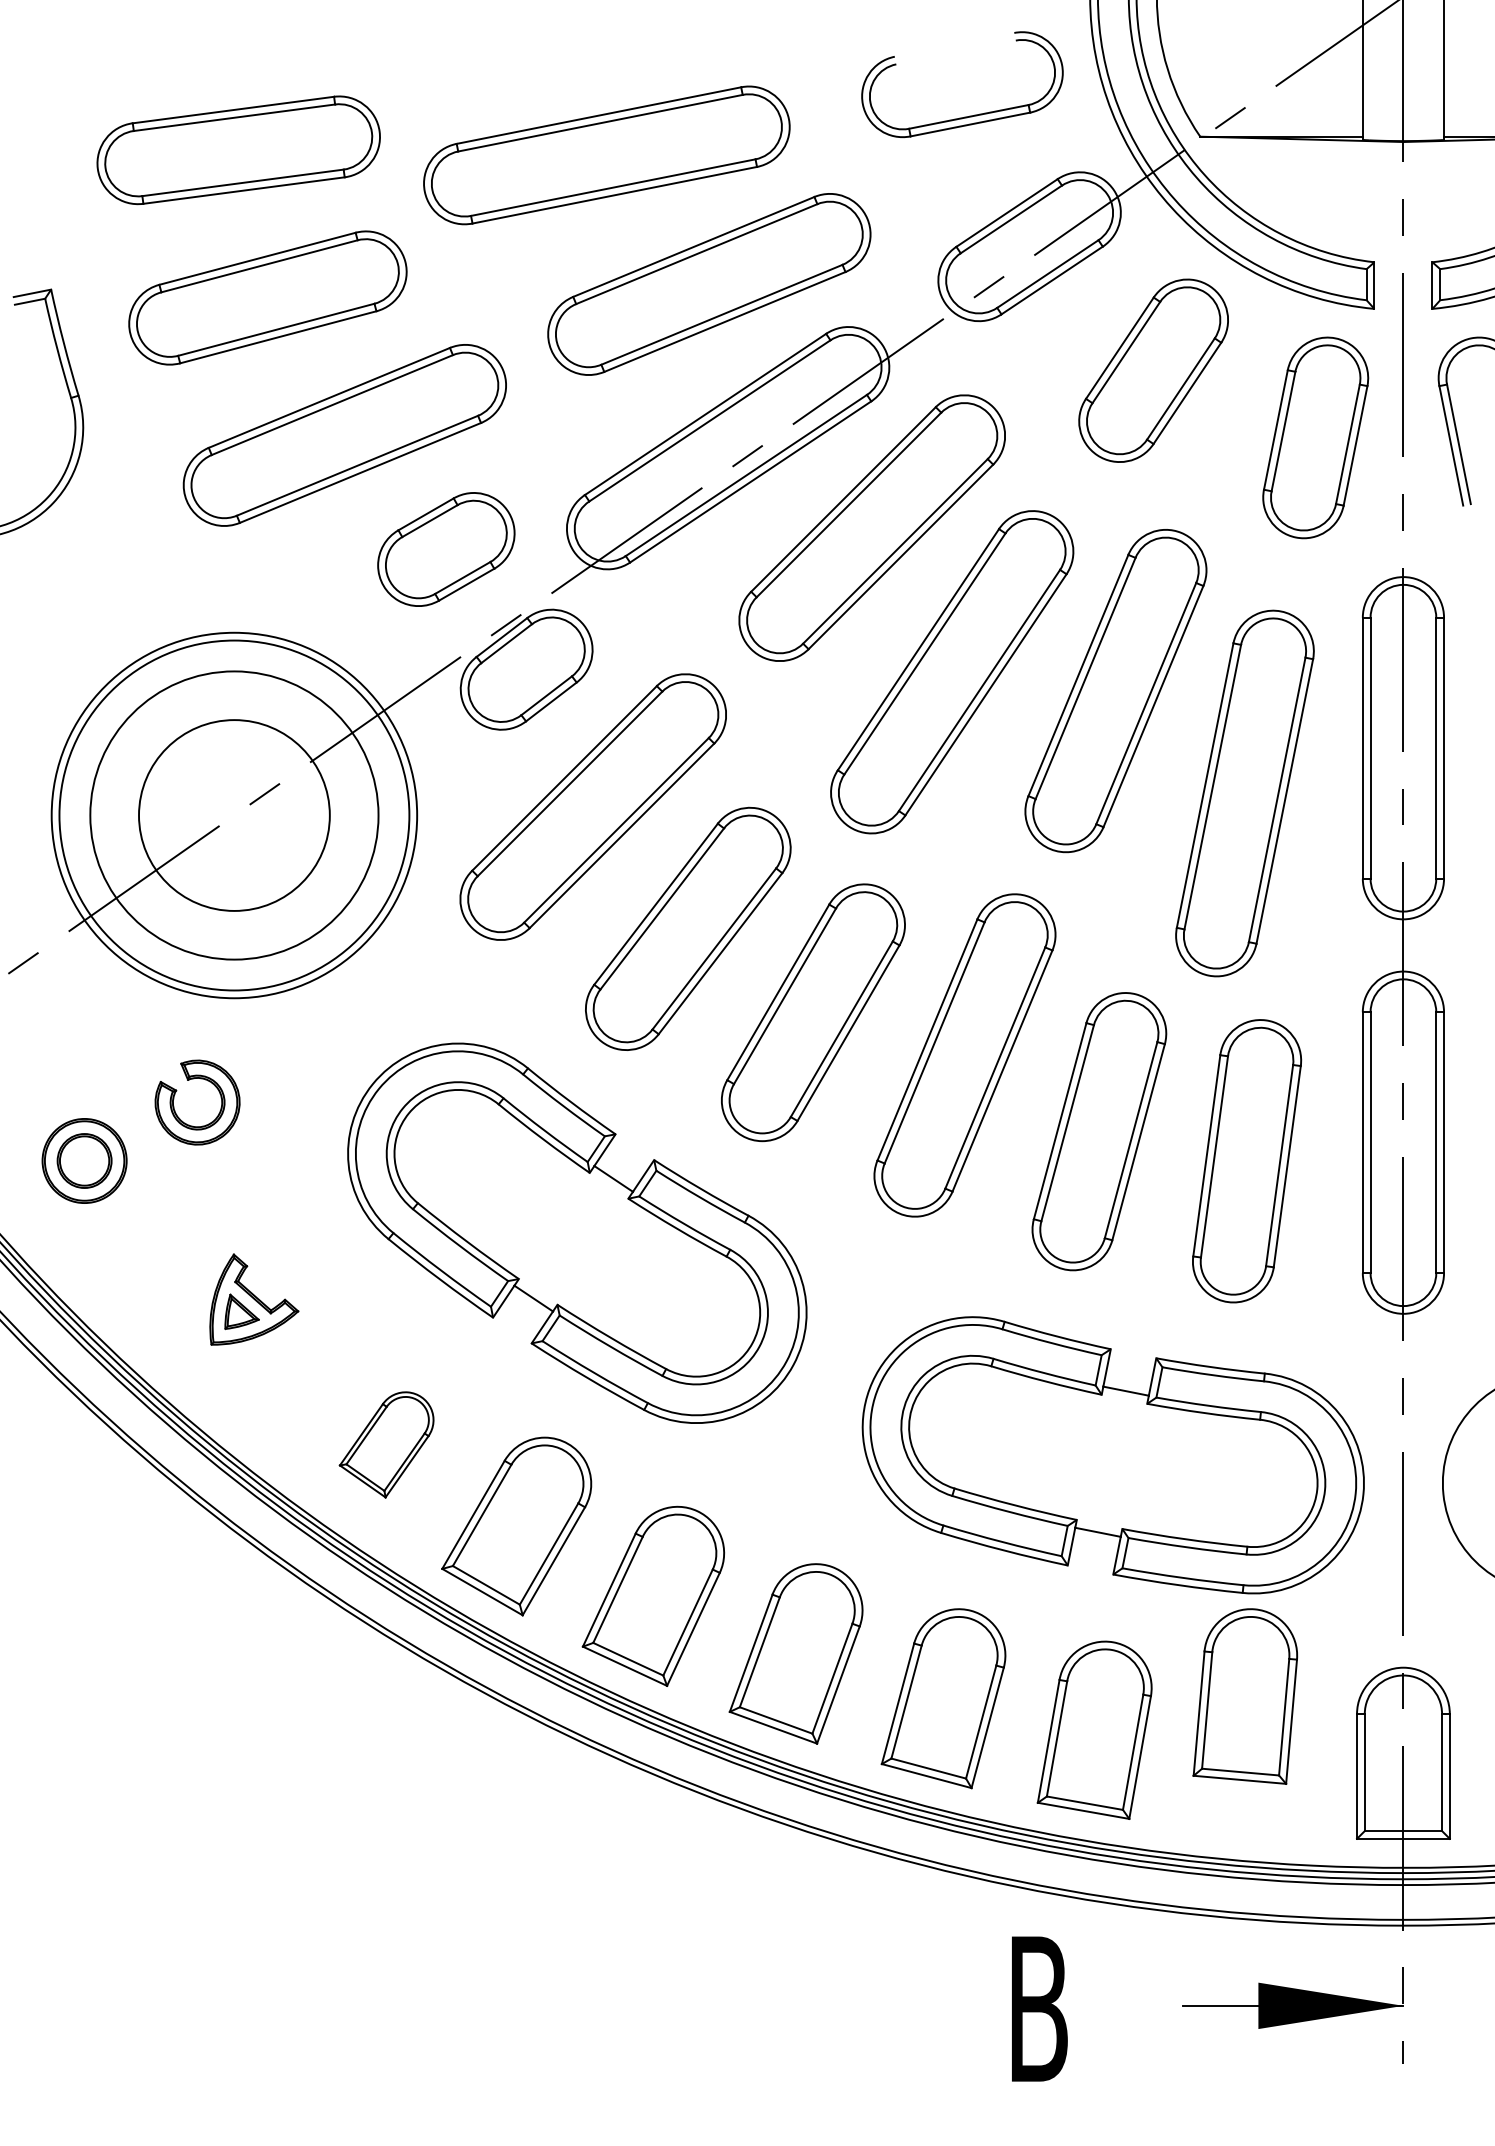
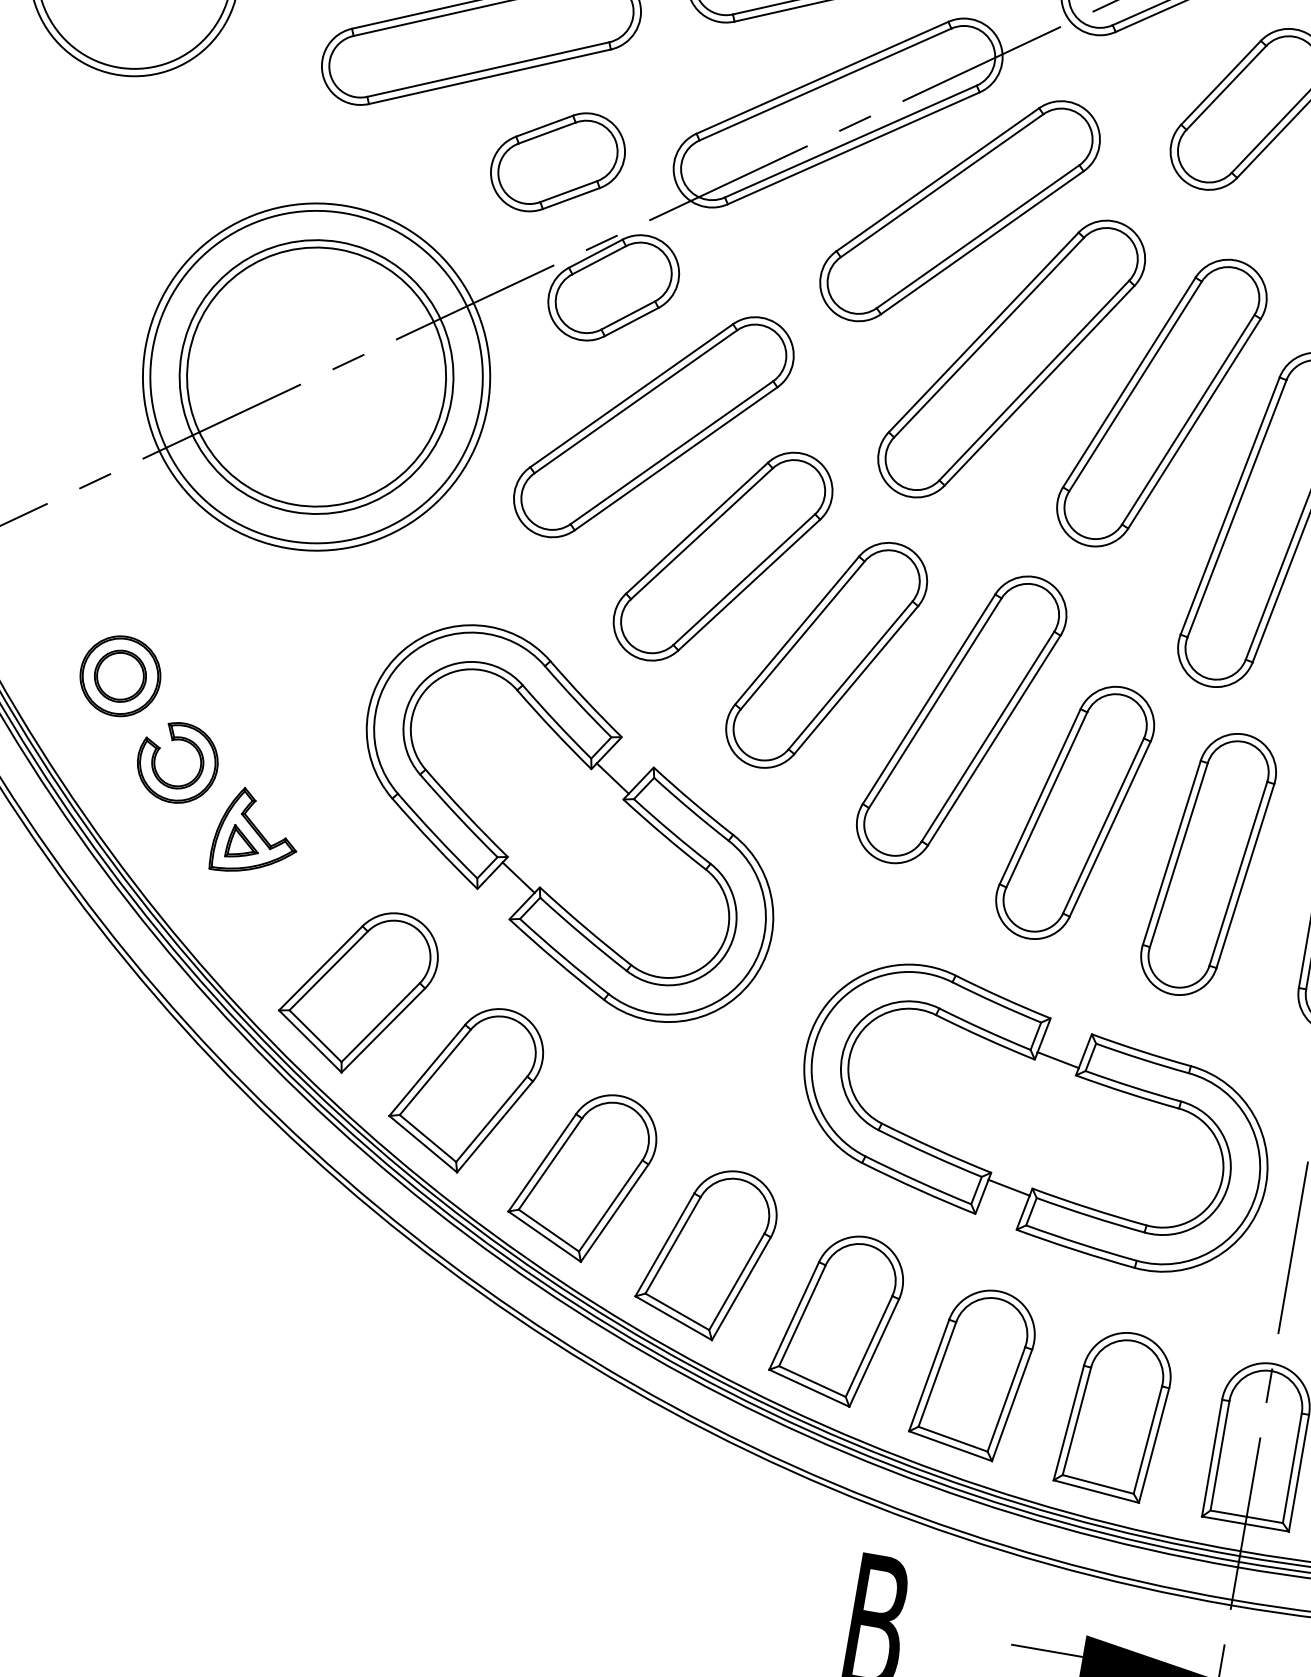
circle: (234, 815) -> (316, 377), size x1.43
part: (200, 1079) -> (184, 741), moved
part: (386, 1444) -> (357, 990), size x1.67
part: (1245, 1696) -> (1115, 1414), moved

